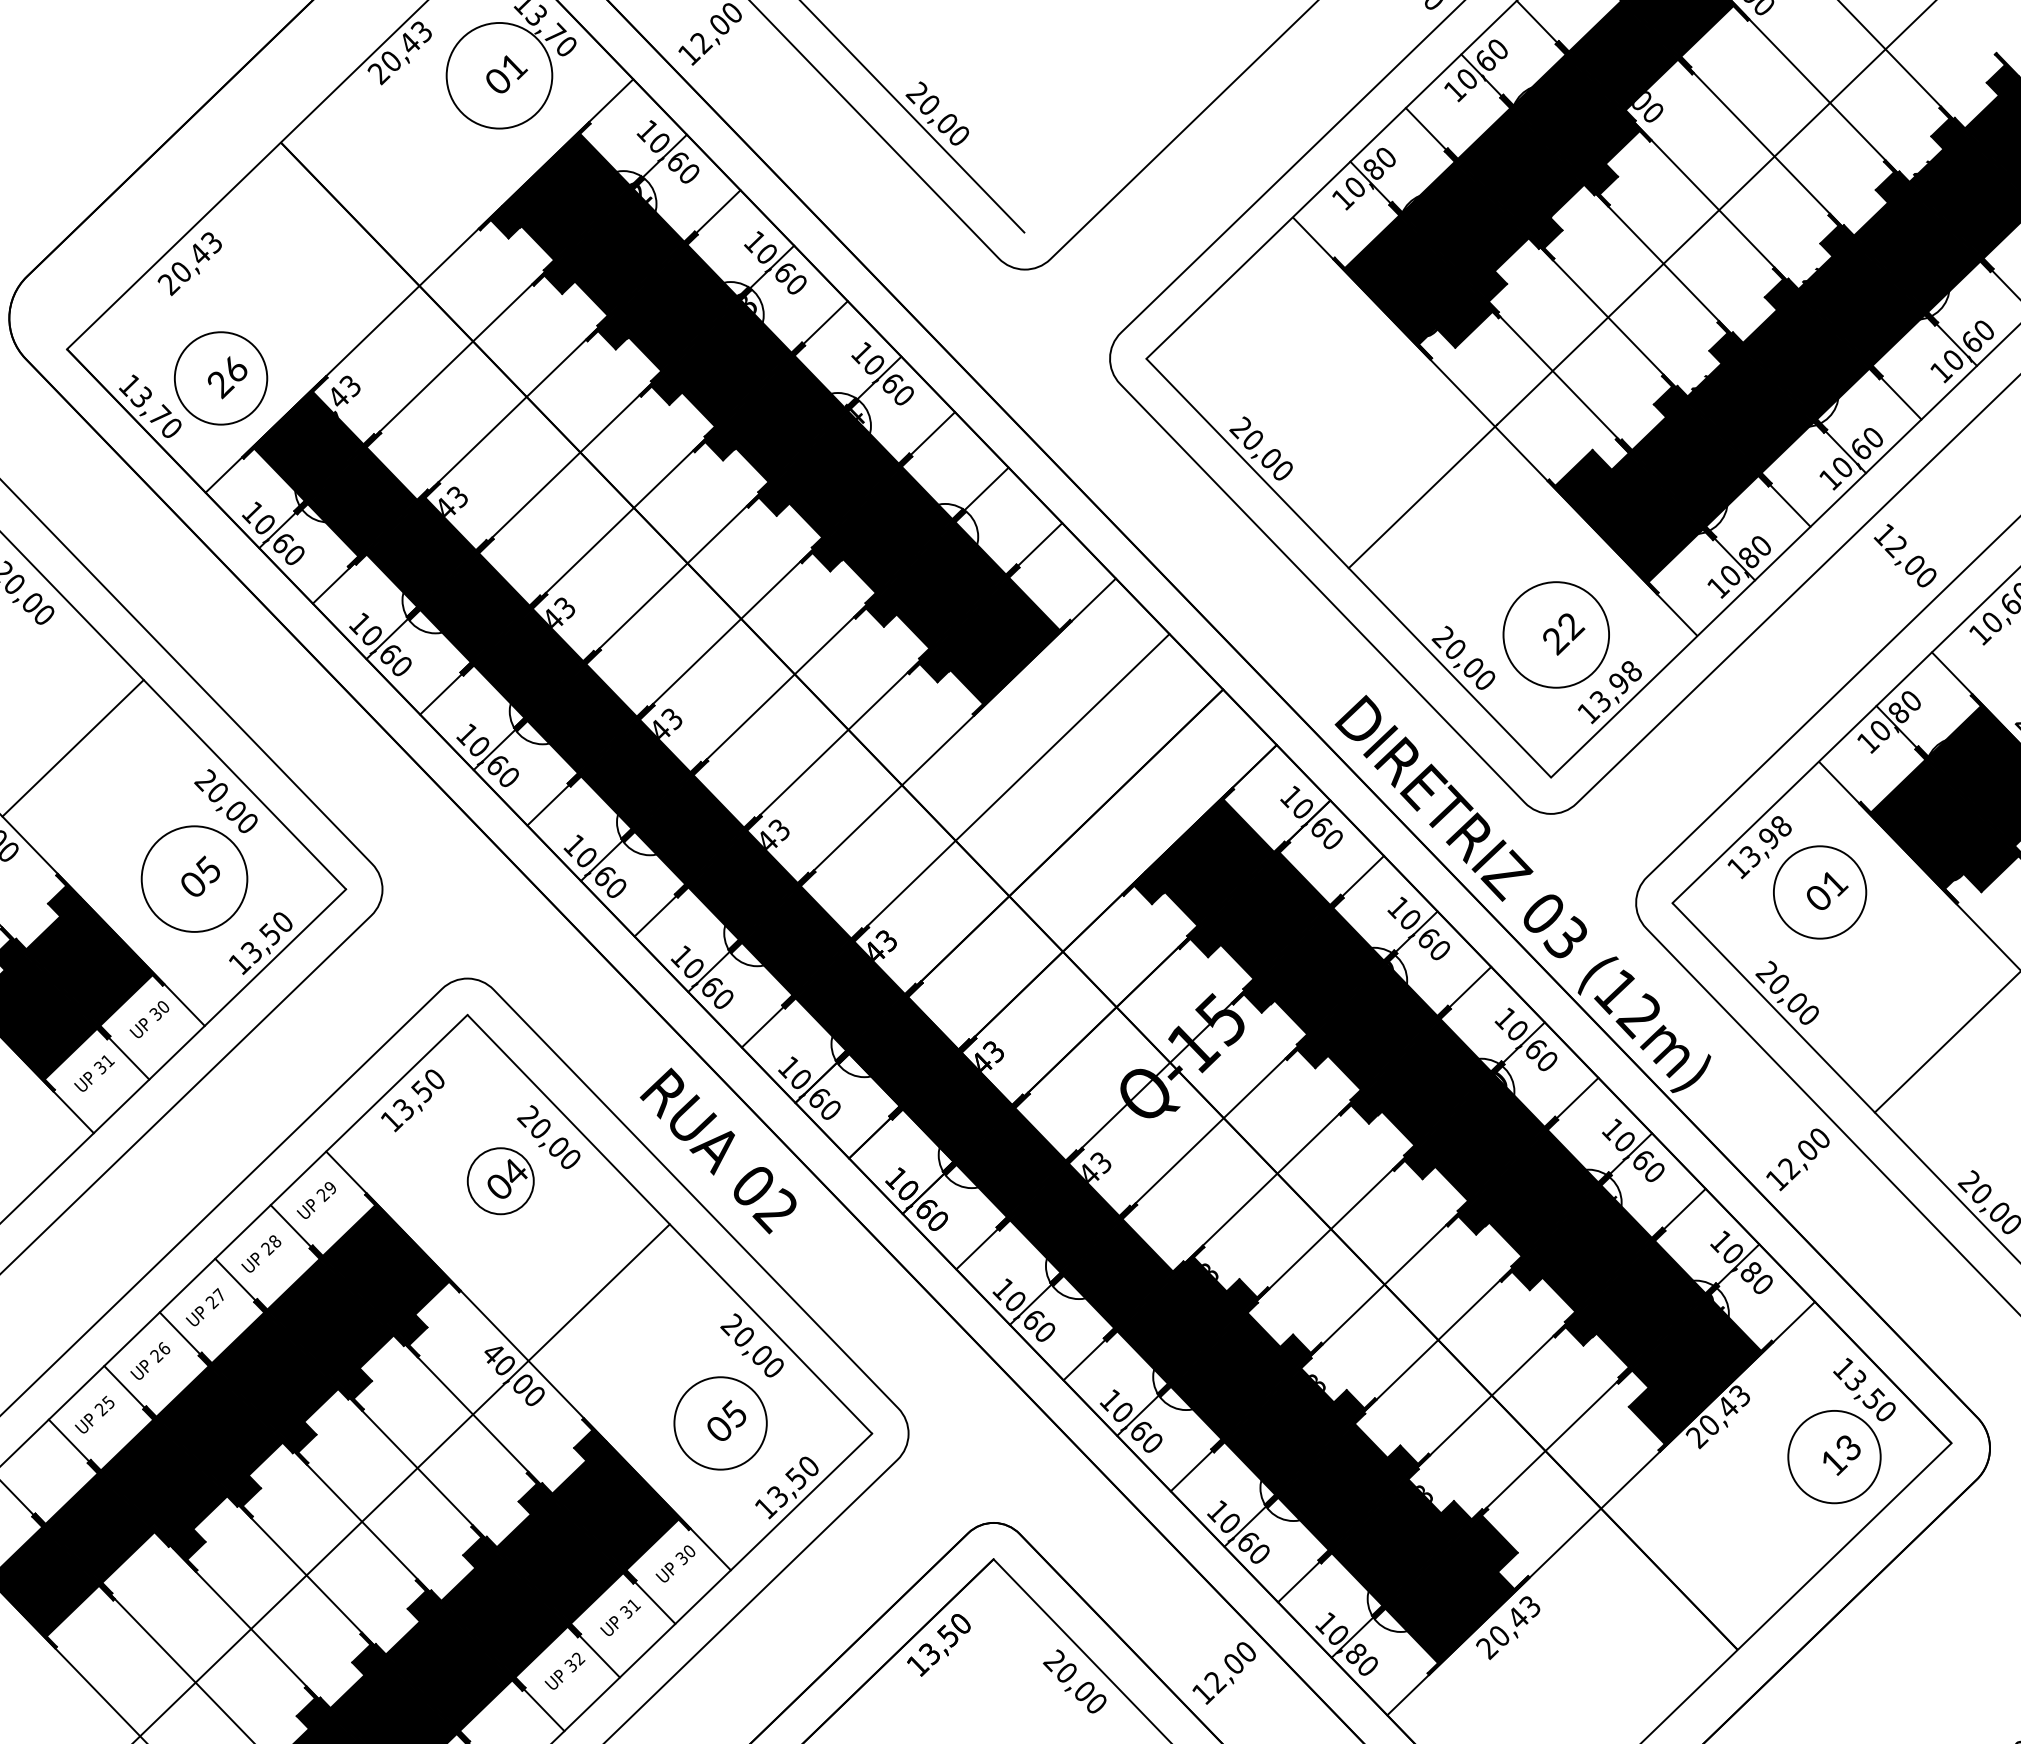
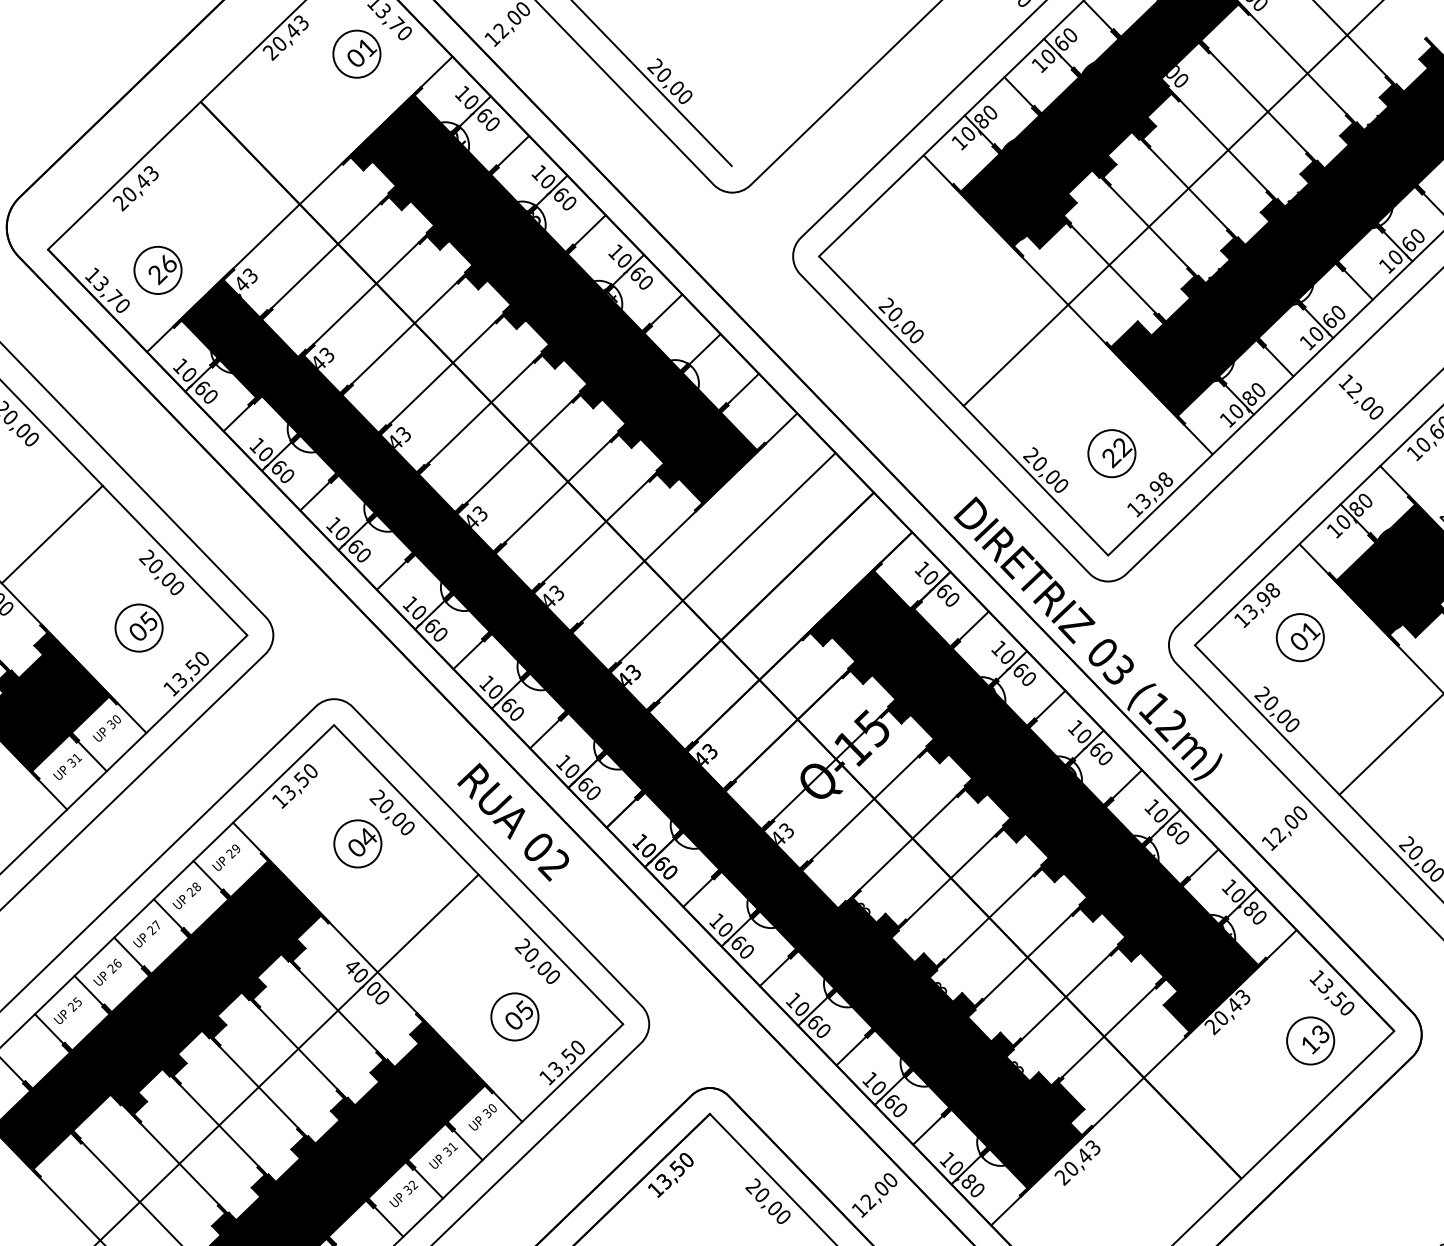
circle: (498, 74) -> (356, 53), size x0.62
circle: (220, 377) -> (157, 269), size x0.71
circle: (1555, 634) -> (1111, 453), size x0.62
circle: (193, 878) -> (138, 627), size x0.62
circle: (1818, 892) -> (1299, 637), size x0.71
circle: (720, 1422) -> (514, 1016), size x0.71
circle: (1834, 1456) -> (1310, 1040), size x0.71

